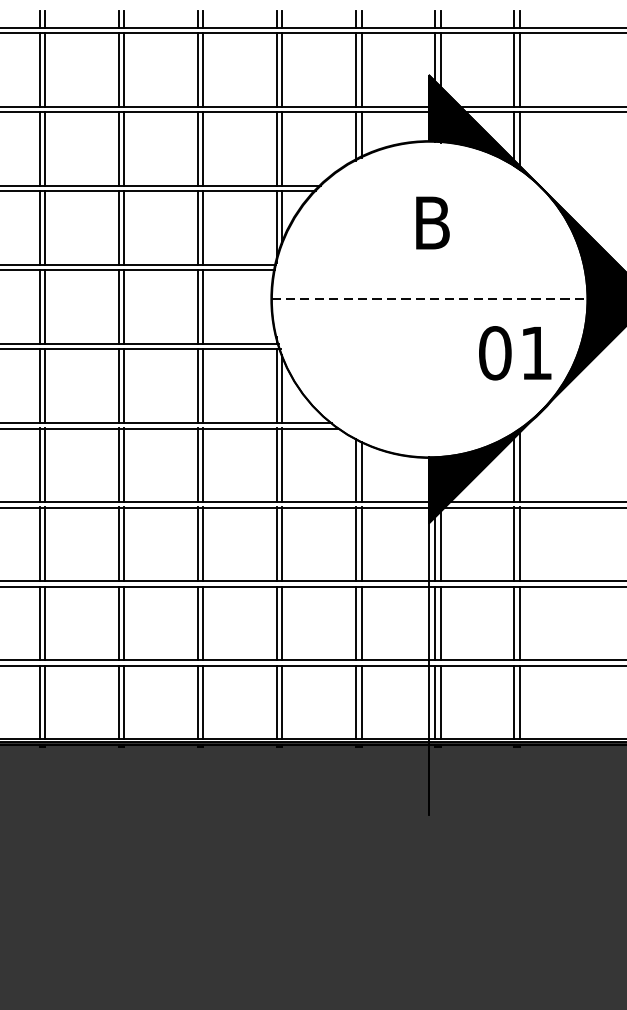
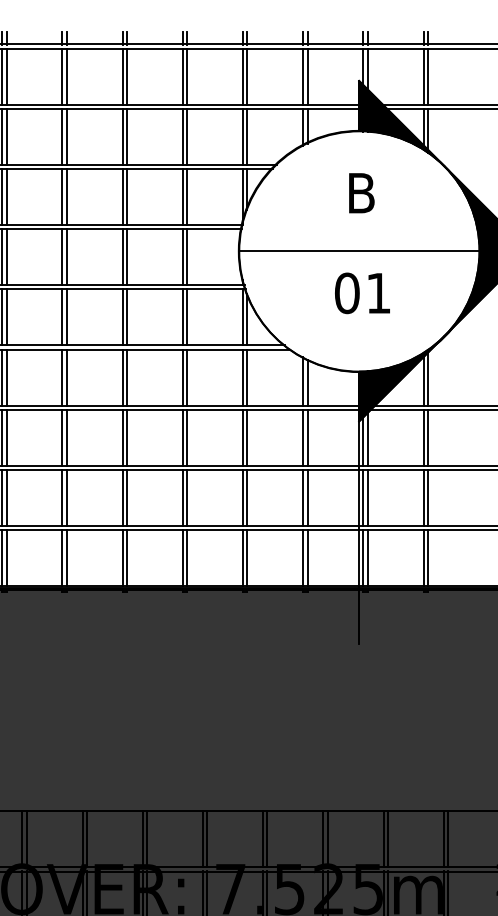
line: (429, 299) -> (359, 251), dashed -> solid
text: (515, 353) -> (362, 293), moved

